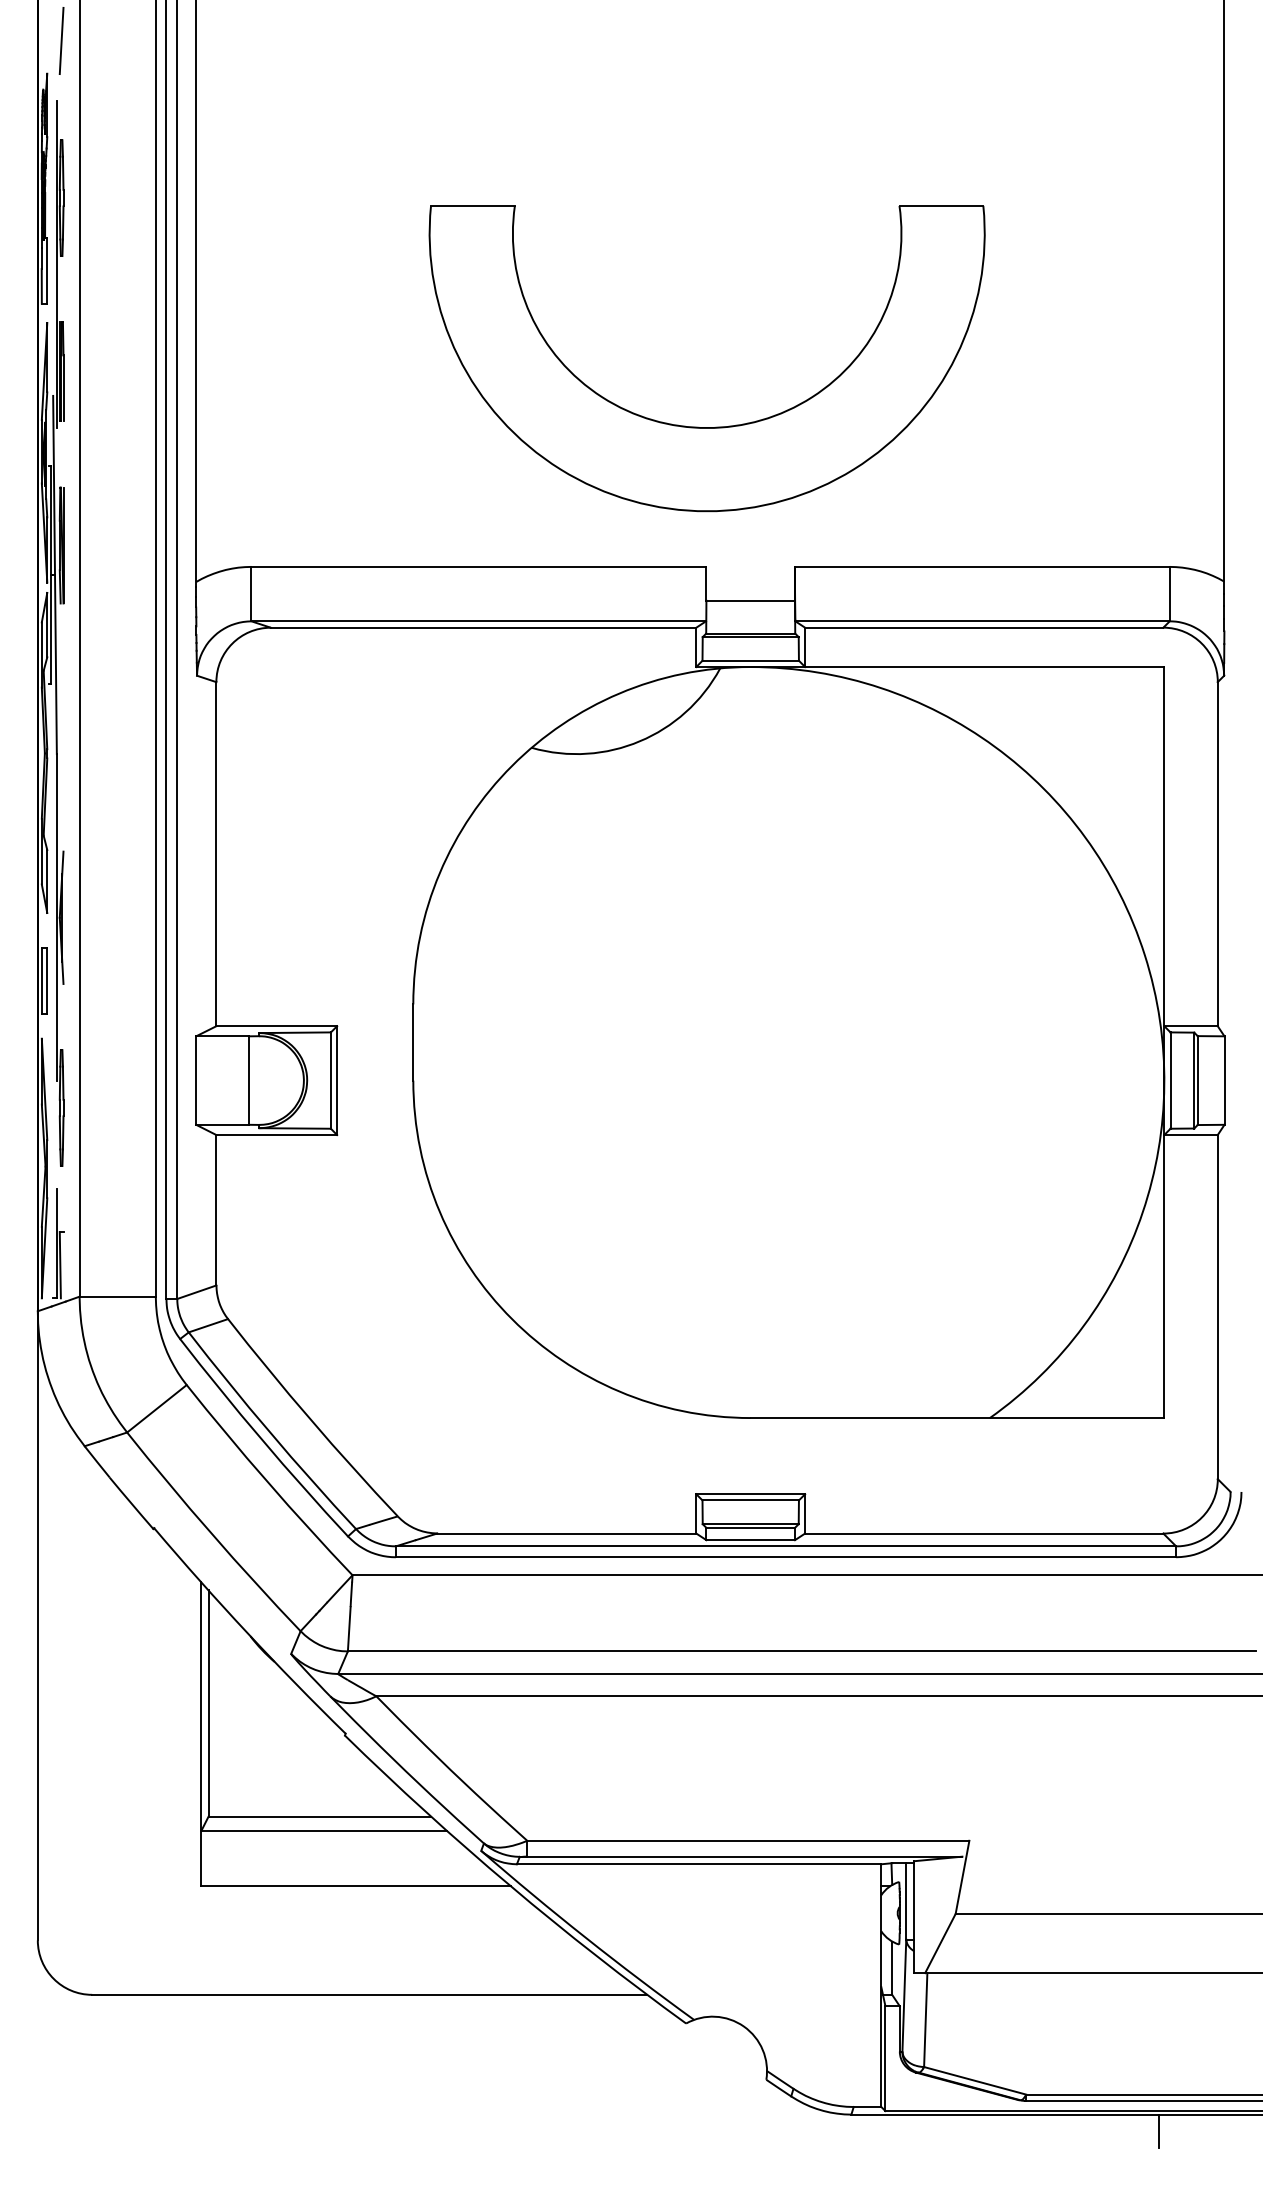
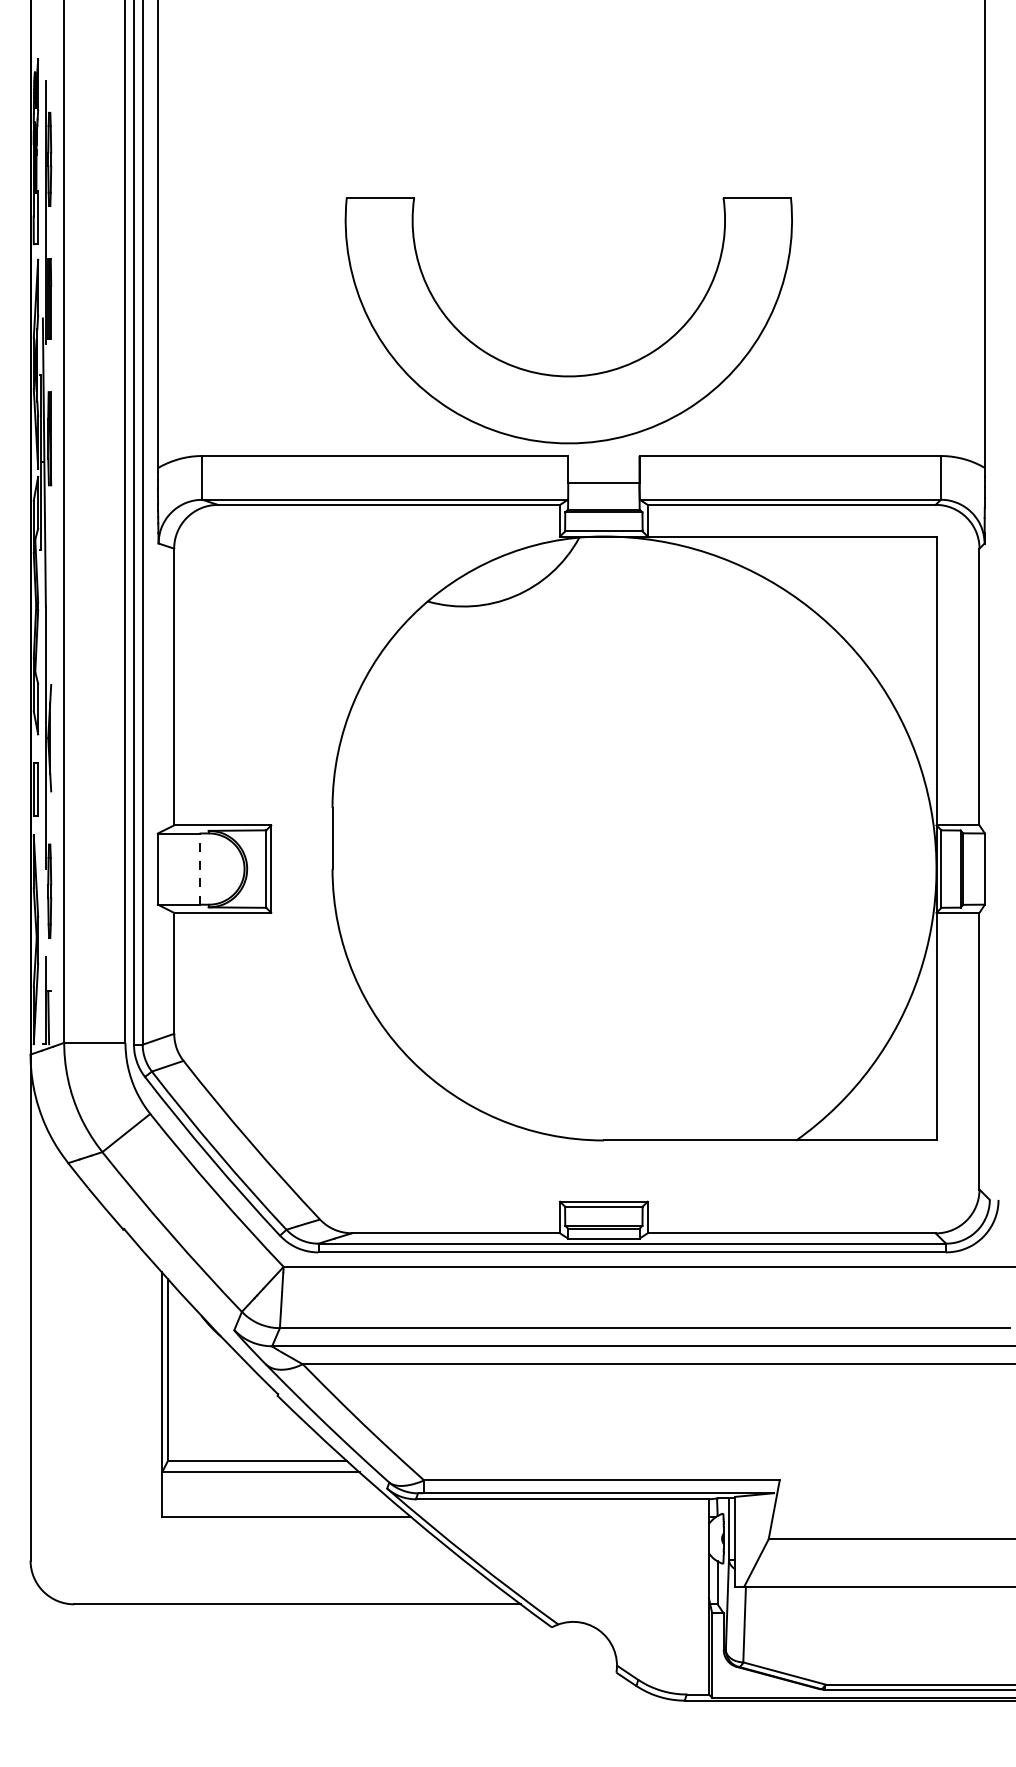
line: (61, 40) -> (49, 32), removed
part: (698, 426) -> (561, 375), moved
line: (249, 1080) -> (200, 869), solid -> dashed
line: (1158, 2130) -> (931, 1713), removed

